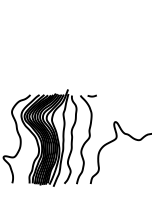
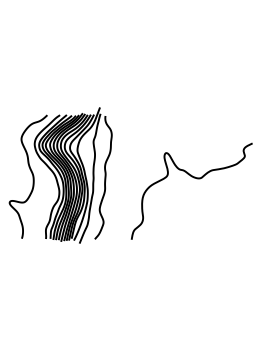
part: (86, 139) -> (125, 177), removed

